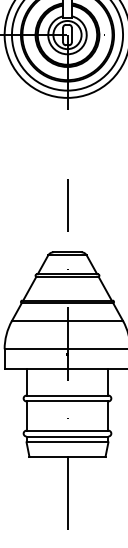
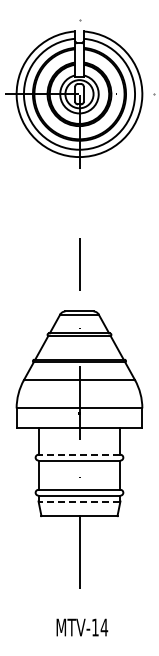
line: (67, 395) -> (79, 454), solid -> dashed
line: (67, 442) -> (79, 501), solid -> dashed

